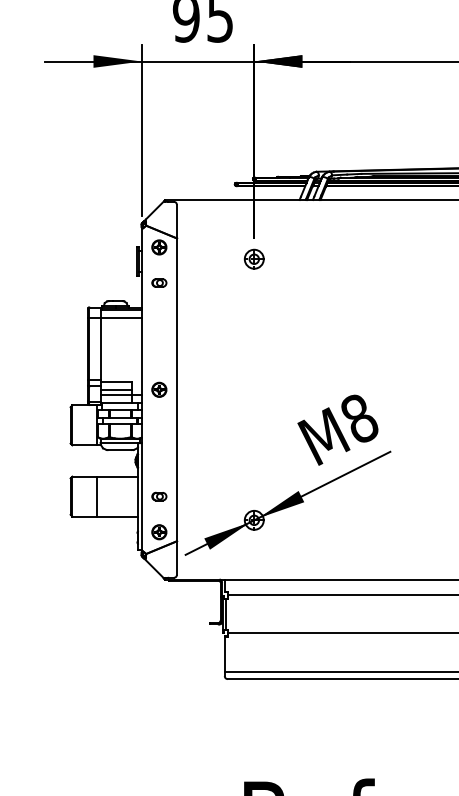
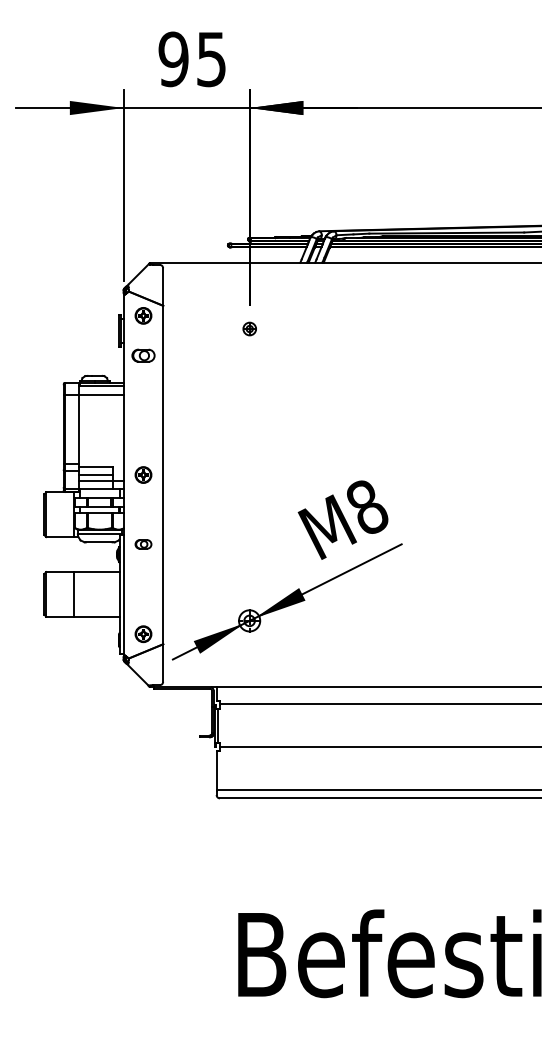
part: (254, 258) -> (249, 328), size x0.6
part: (159, 282) -> (143, 355), size x1.4
part: (159, 496) -> (143, 544), moved

